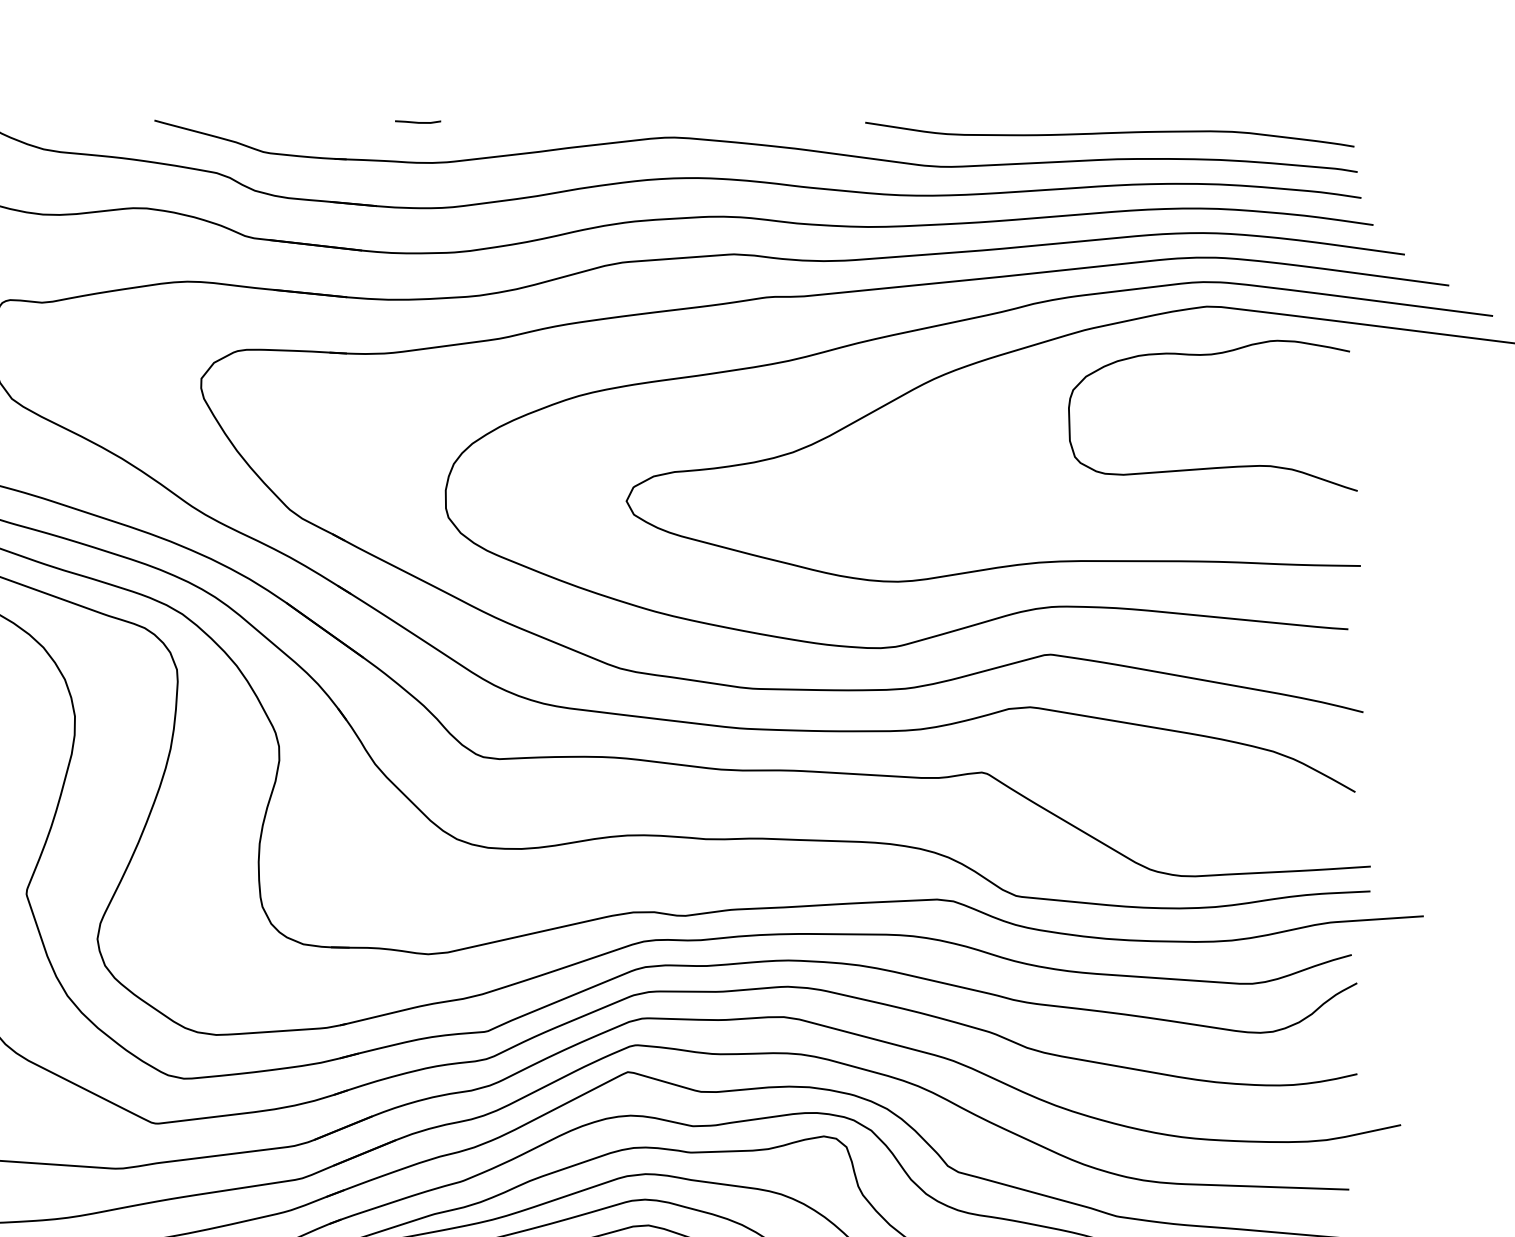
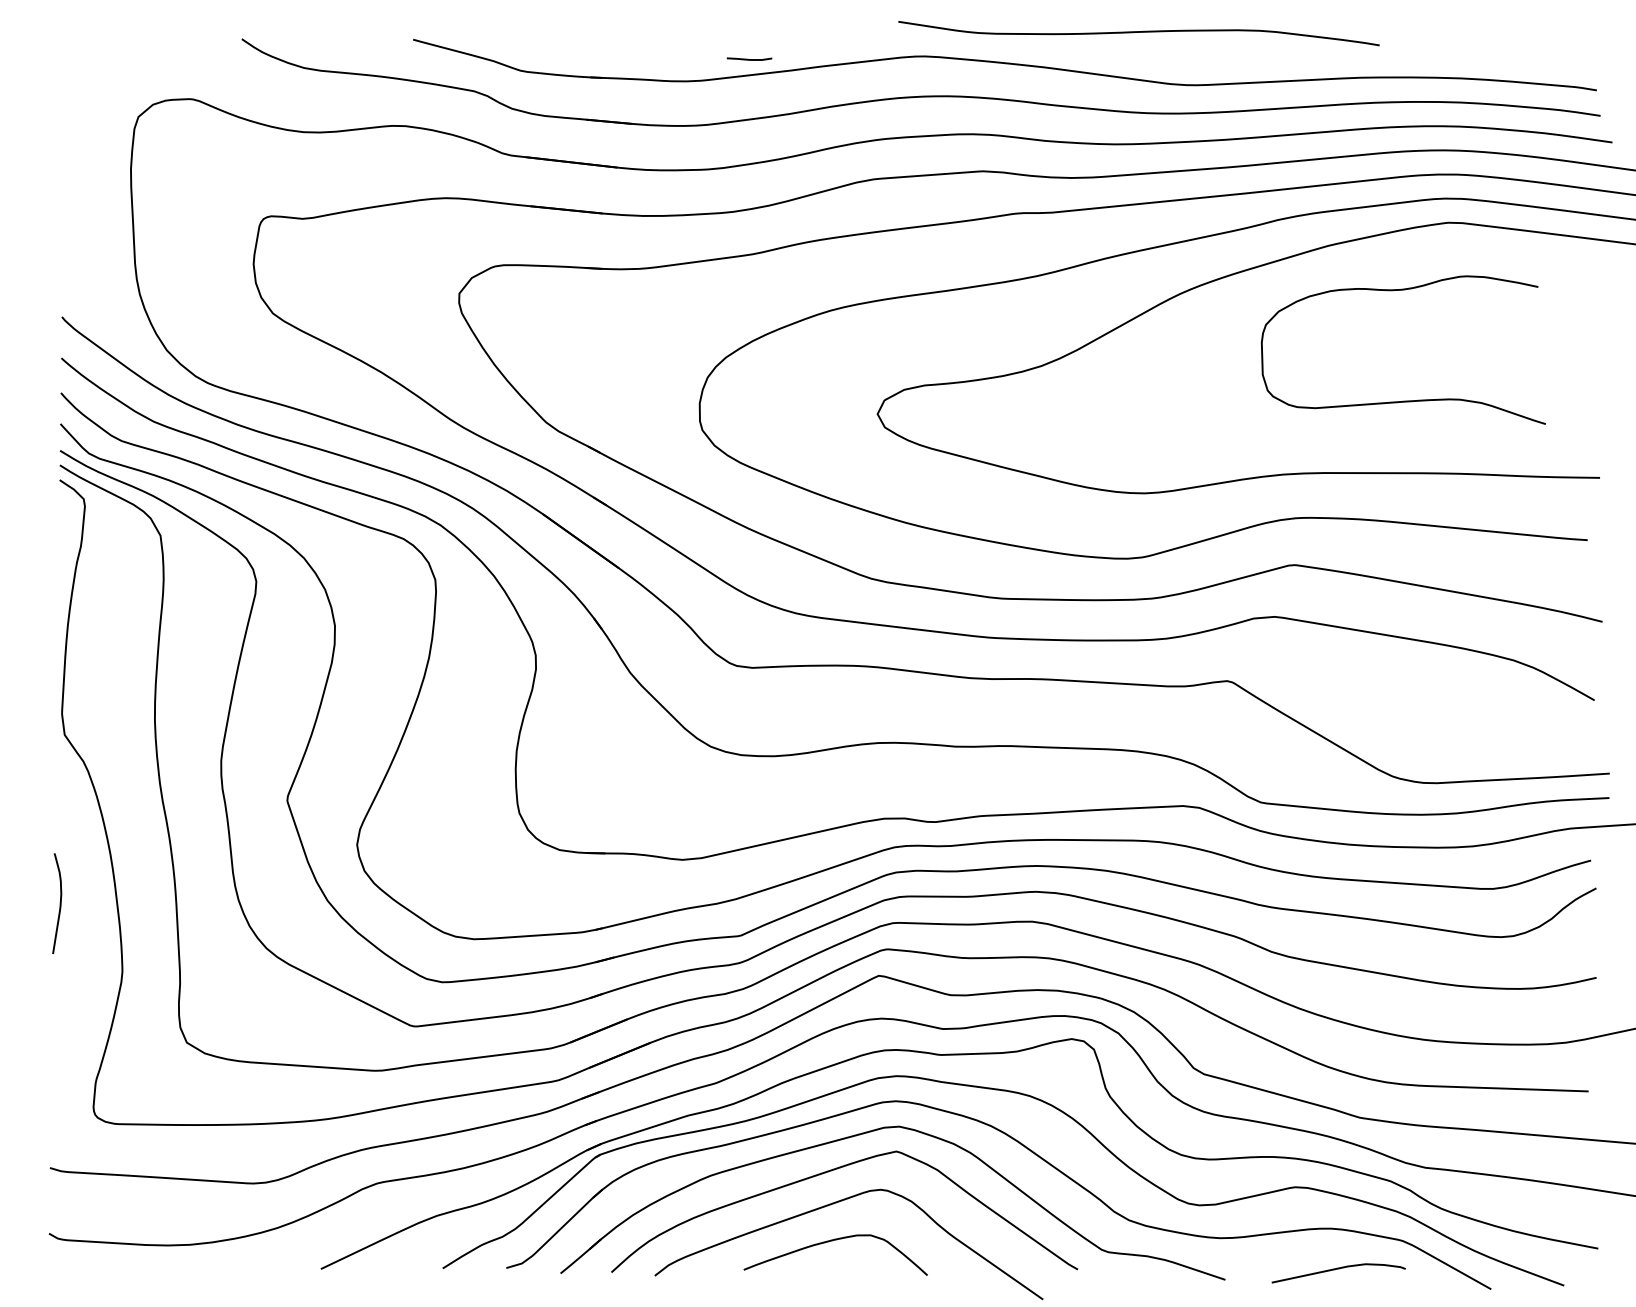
curve: (417, 121) -> (748, 58), moved
curve: (1109, 133) -> (1138, 32), moved
curve: (1212, 467) -> (1403, 400), moved

